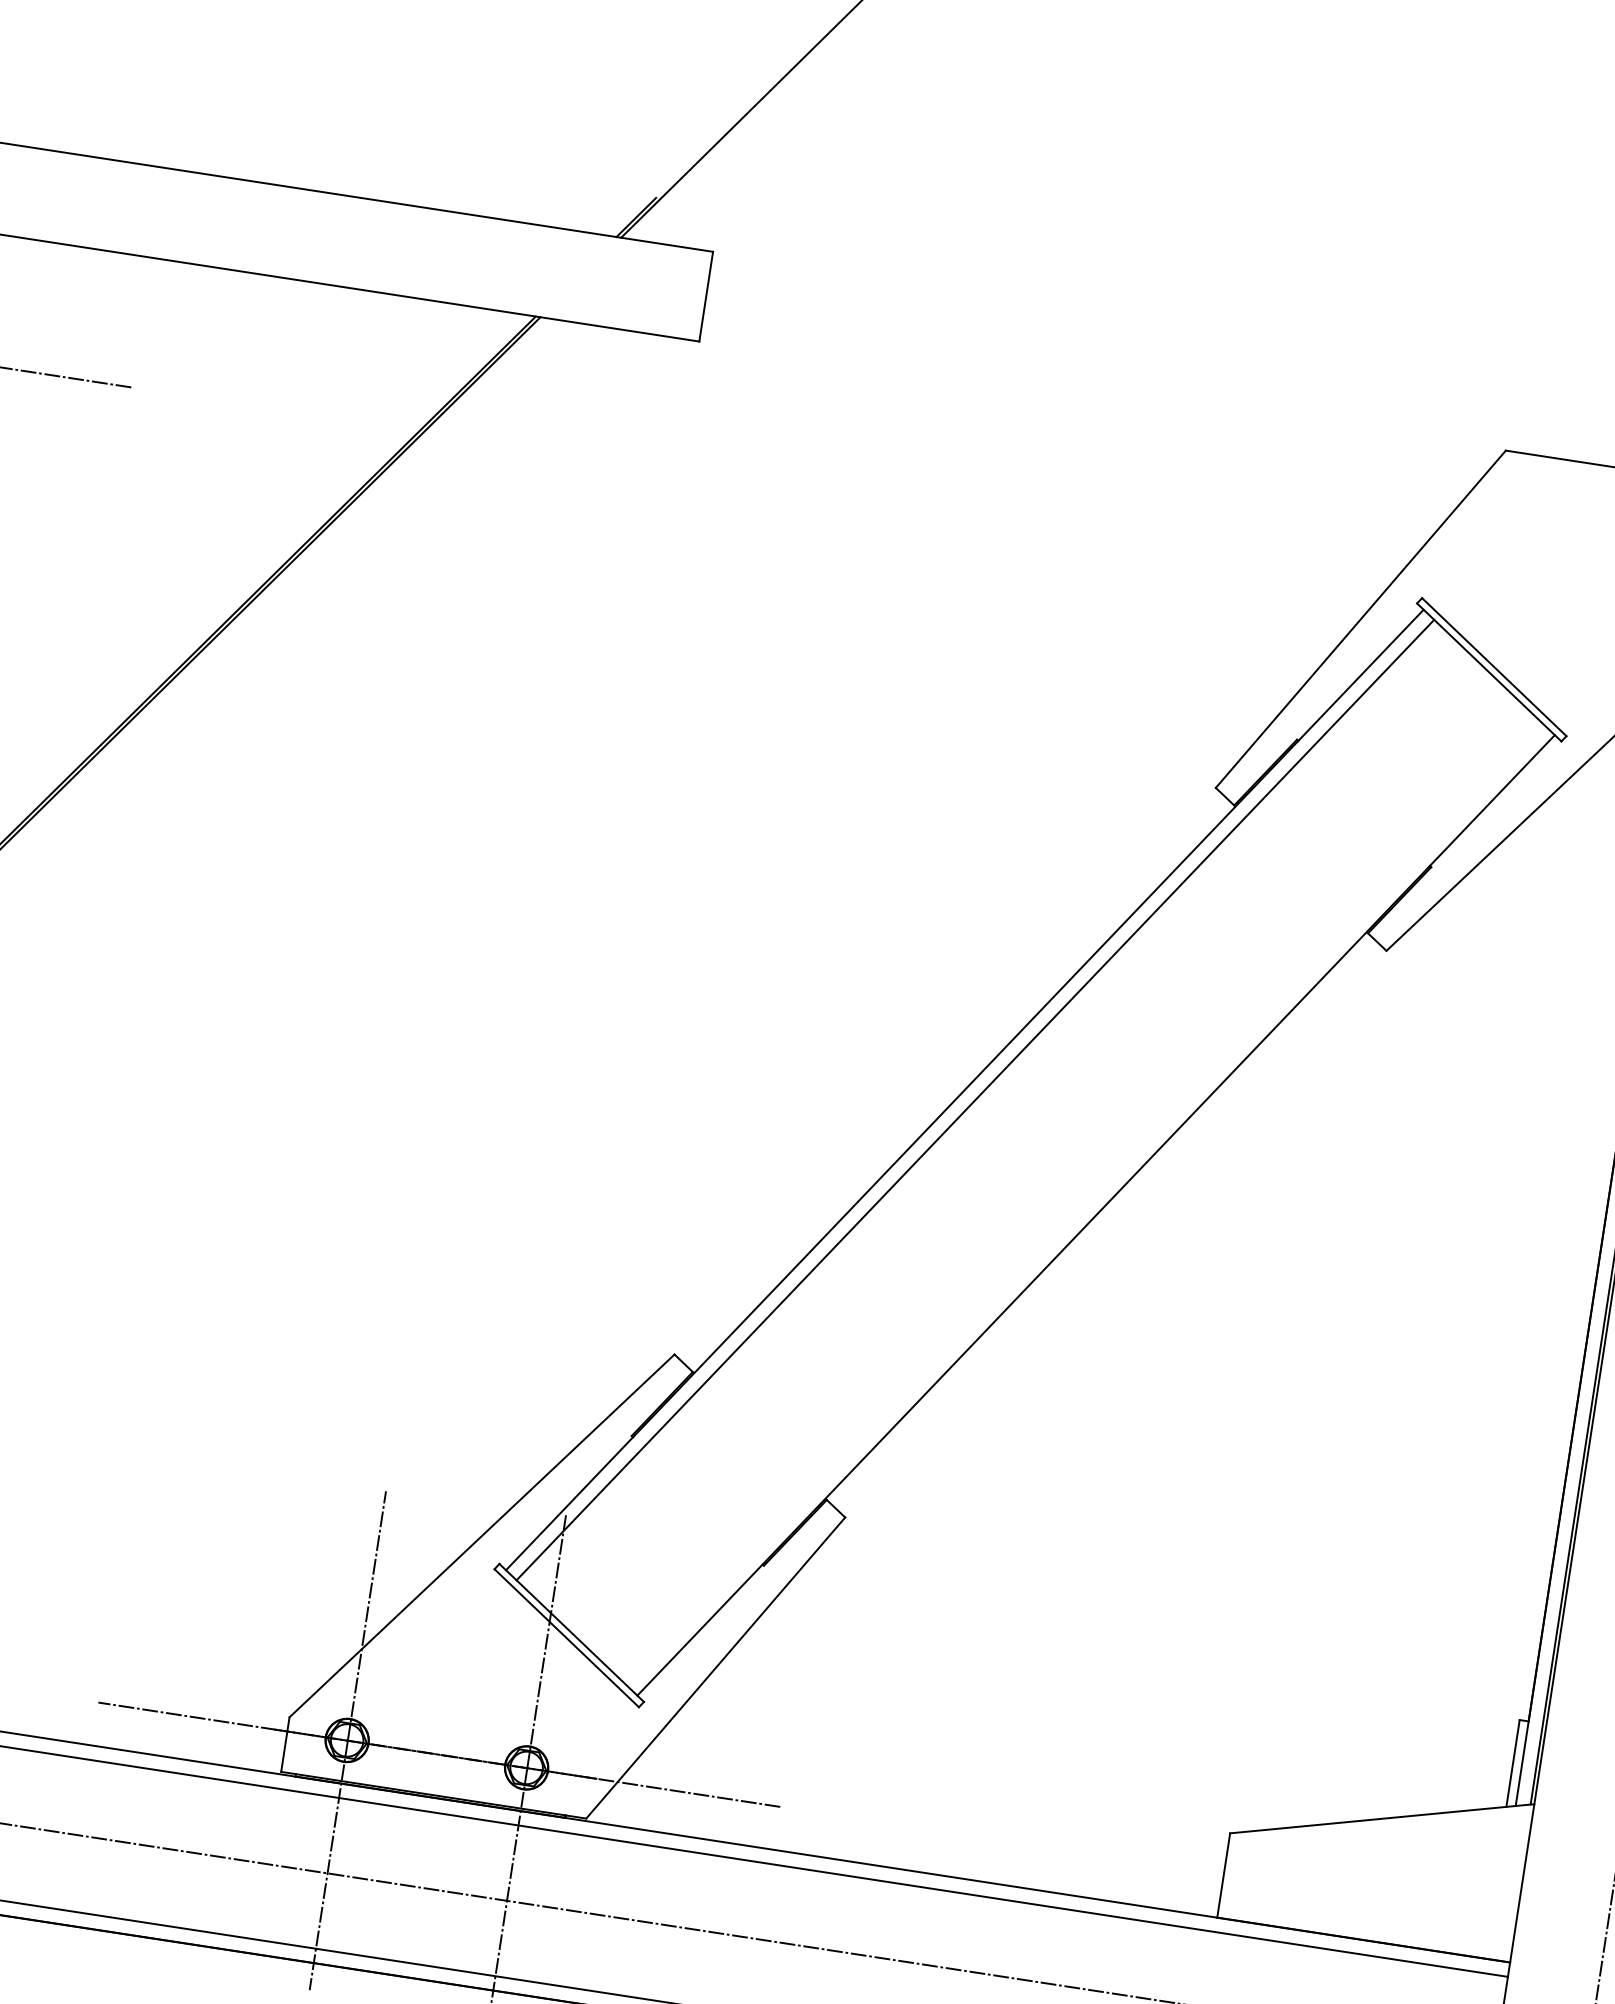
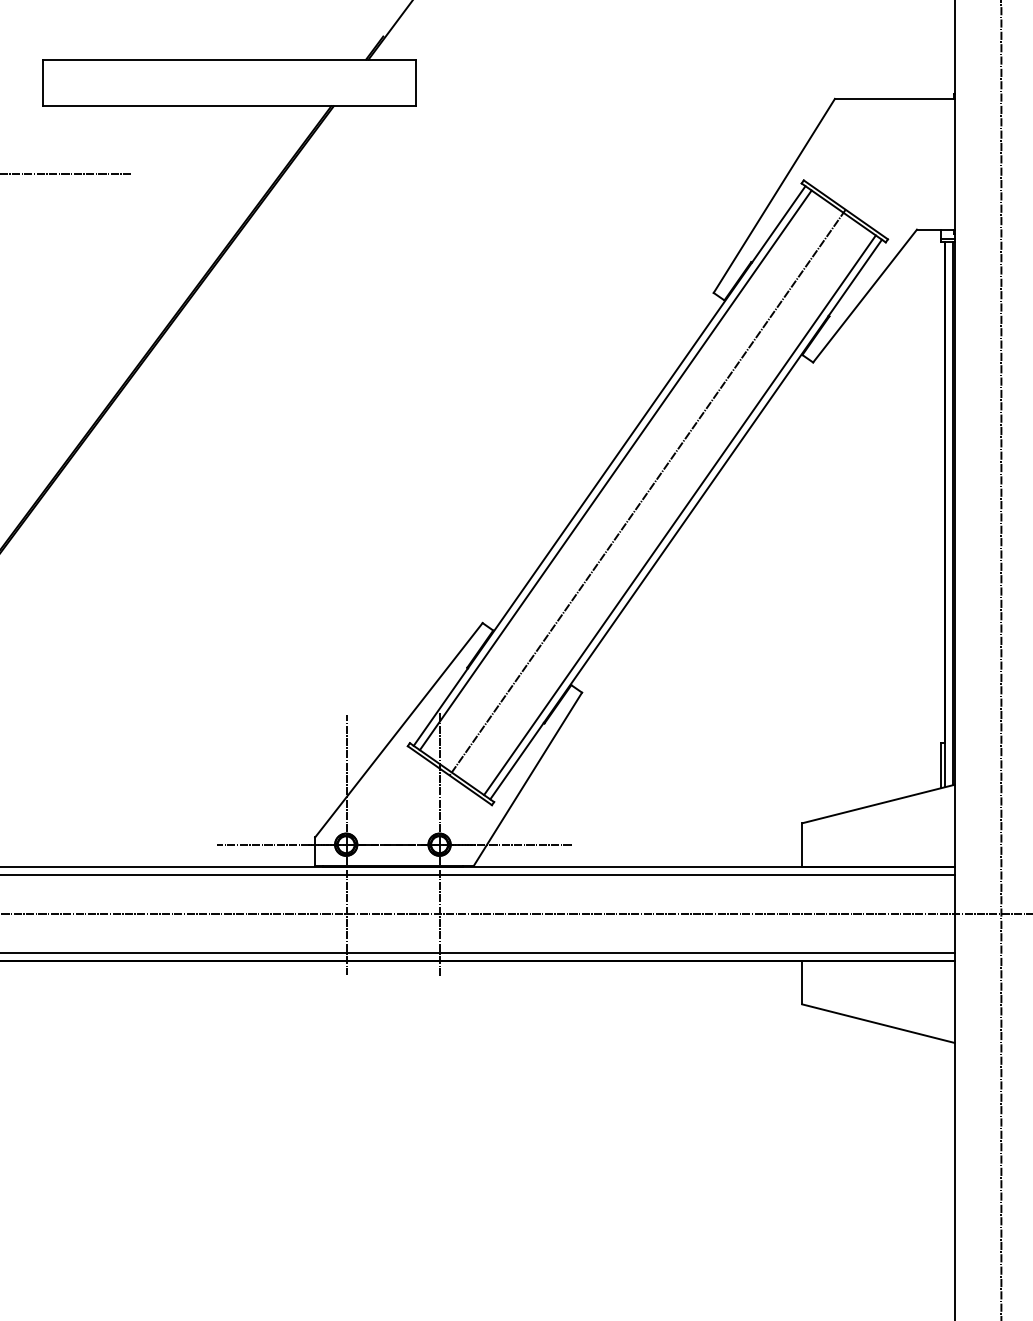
line: (1029, 1152) -> (647, 492), added
line: (1084, 1205) -> (679, 515), added

